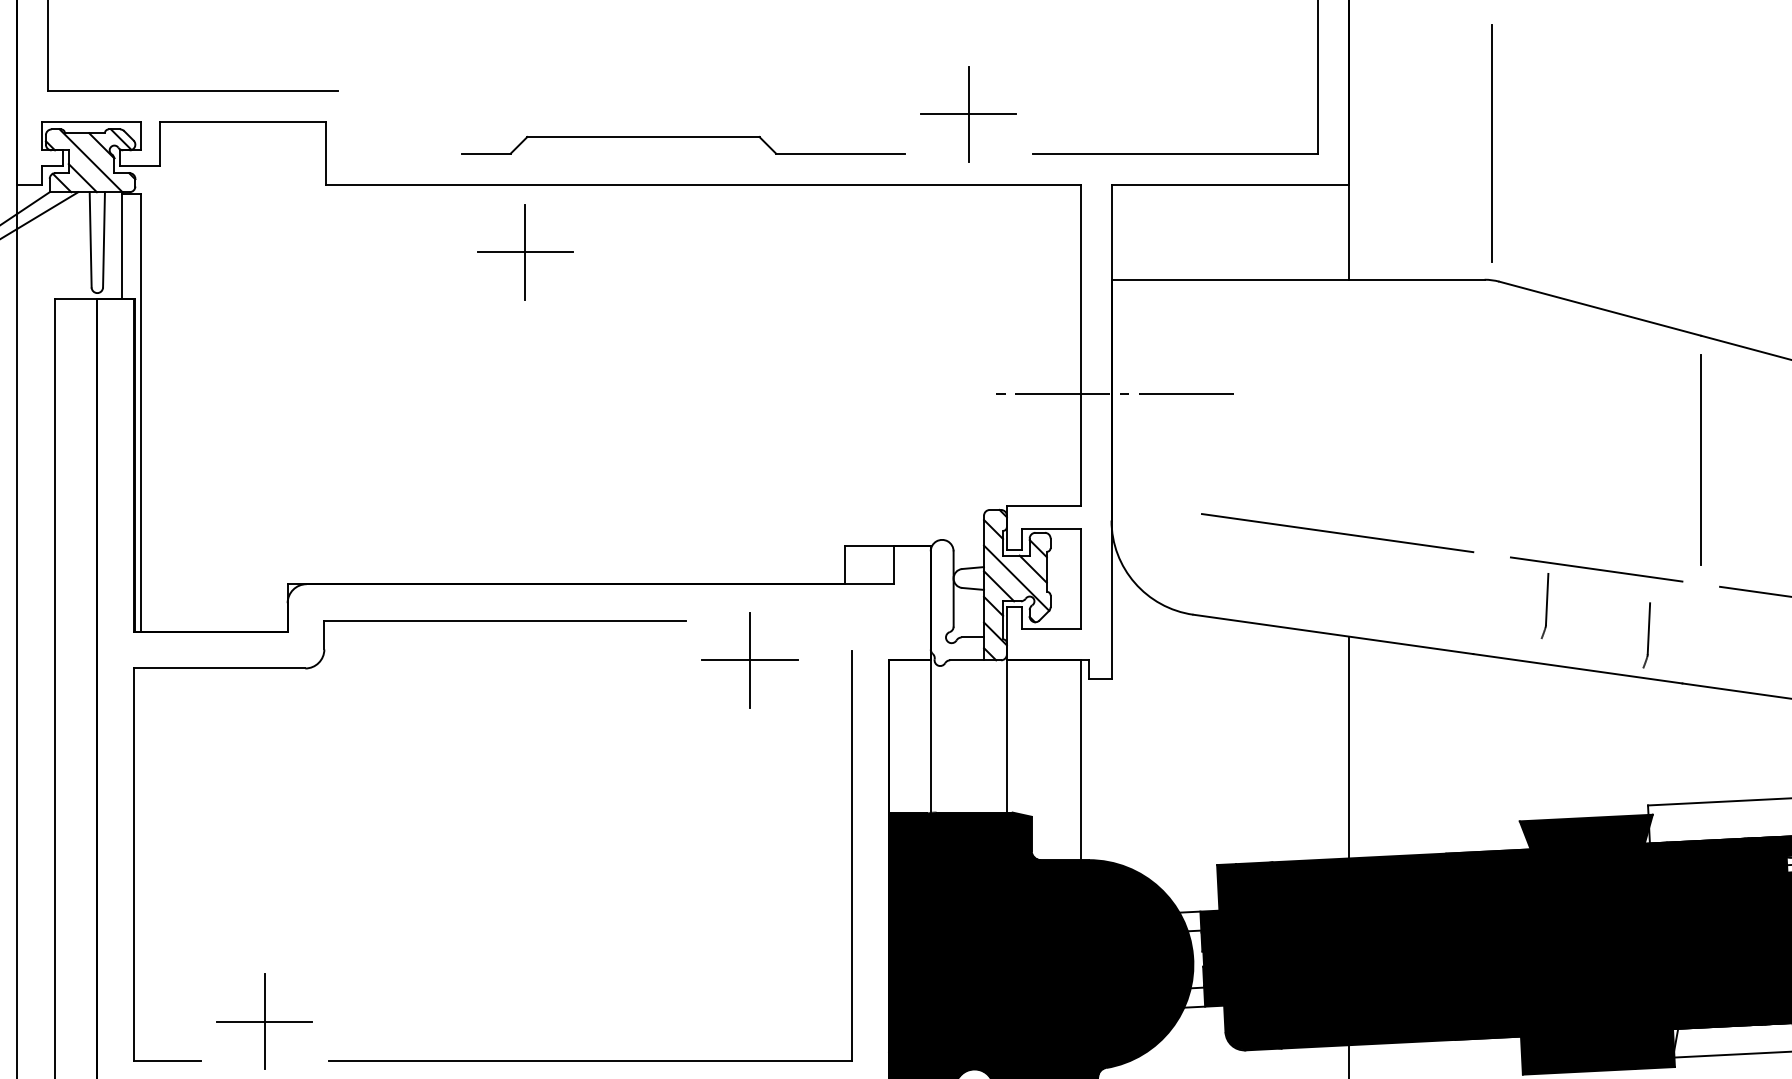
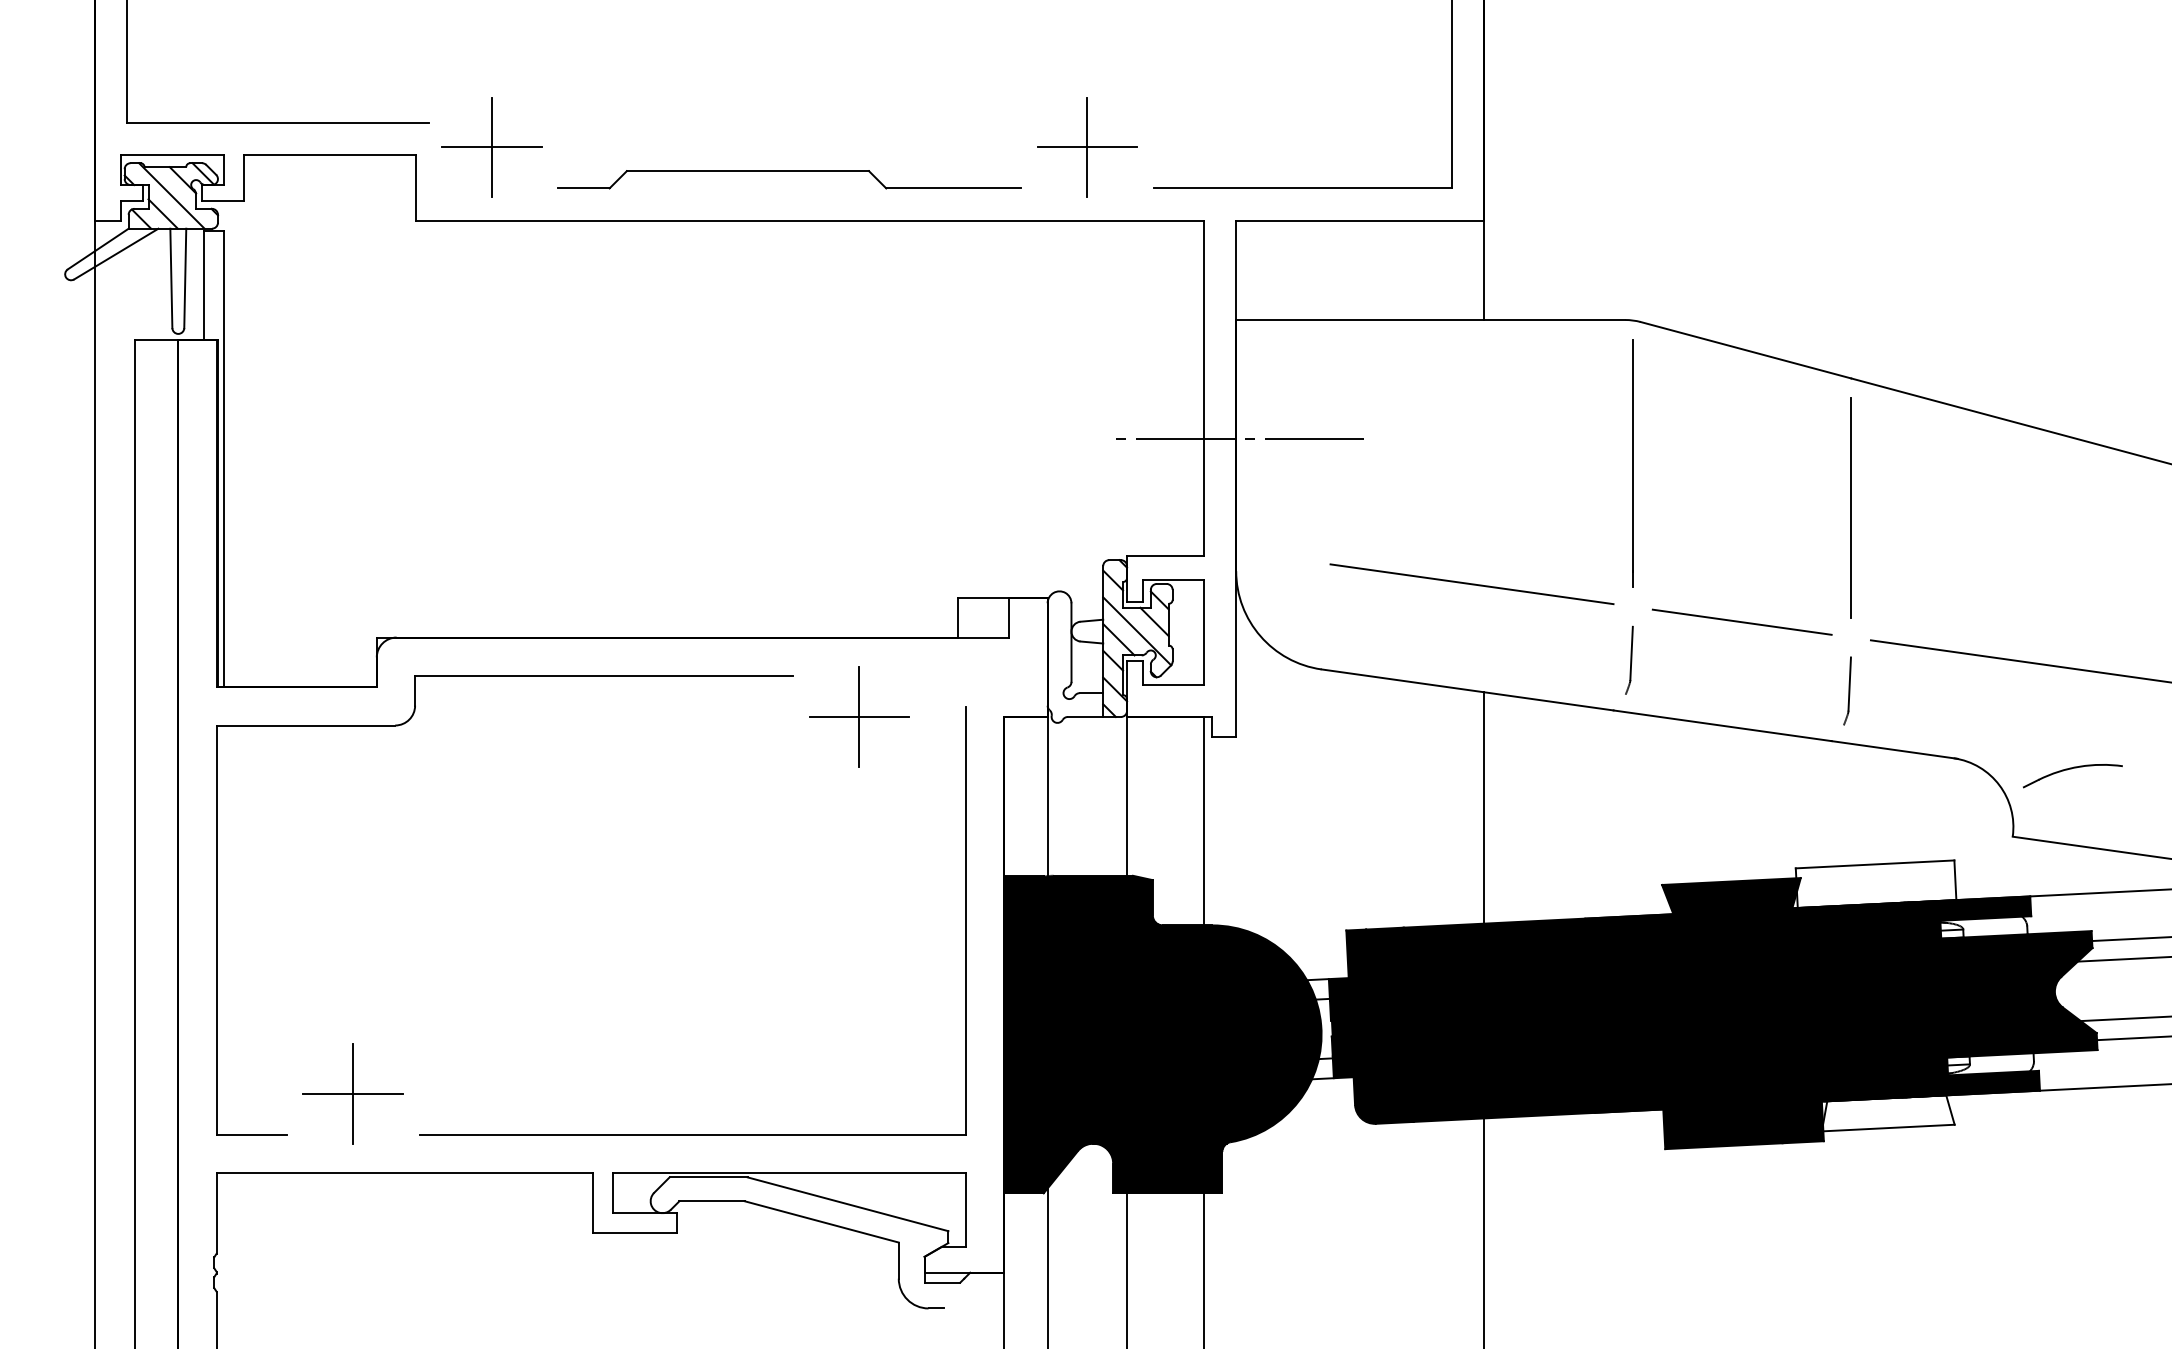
line: (1491, 143) -> (1632, 463), moved
part: (525, 252) -> (491, 147), moved
part: (1545, 605) -> (1629, 659), moved
part: (1646, 634) -> (1847, 690), moved

